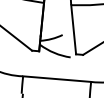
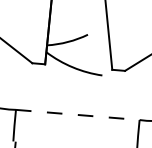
line: (57, 79) -> (78, 115), solid -> dashed

